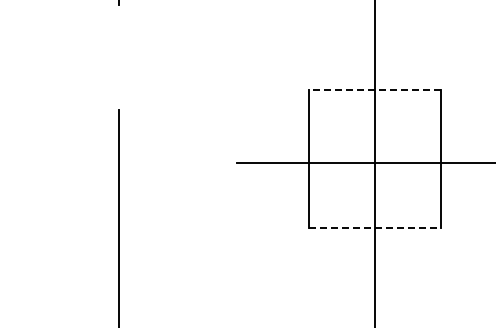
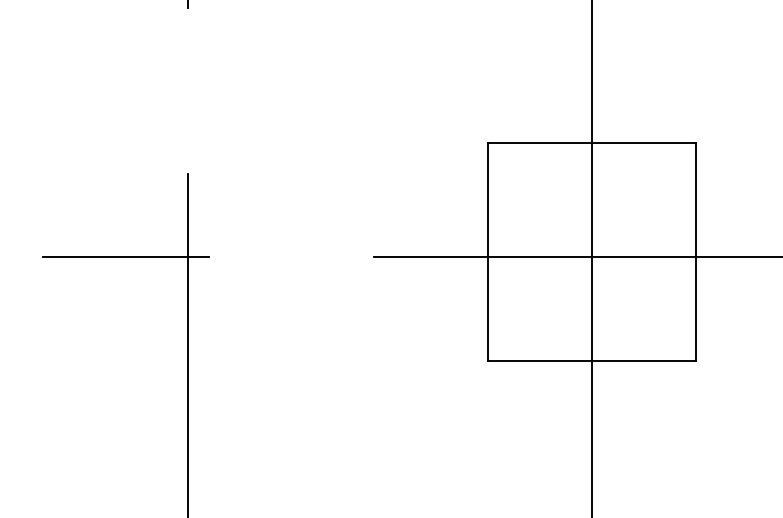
line: (374, 90) -> (591, 142), dashed -> solid
line: (79, 162) -> (125, 256), added
line: (374, 228) -> (591, 360), dashed -> solid

